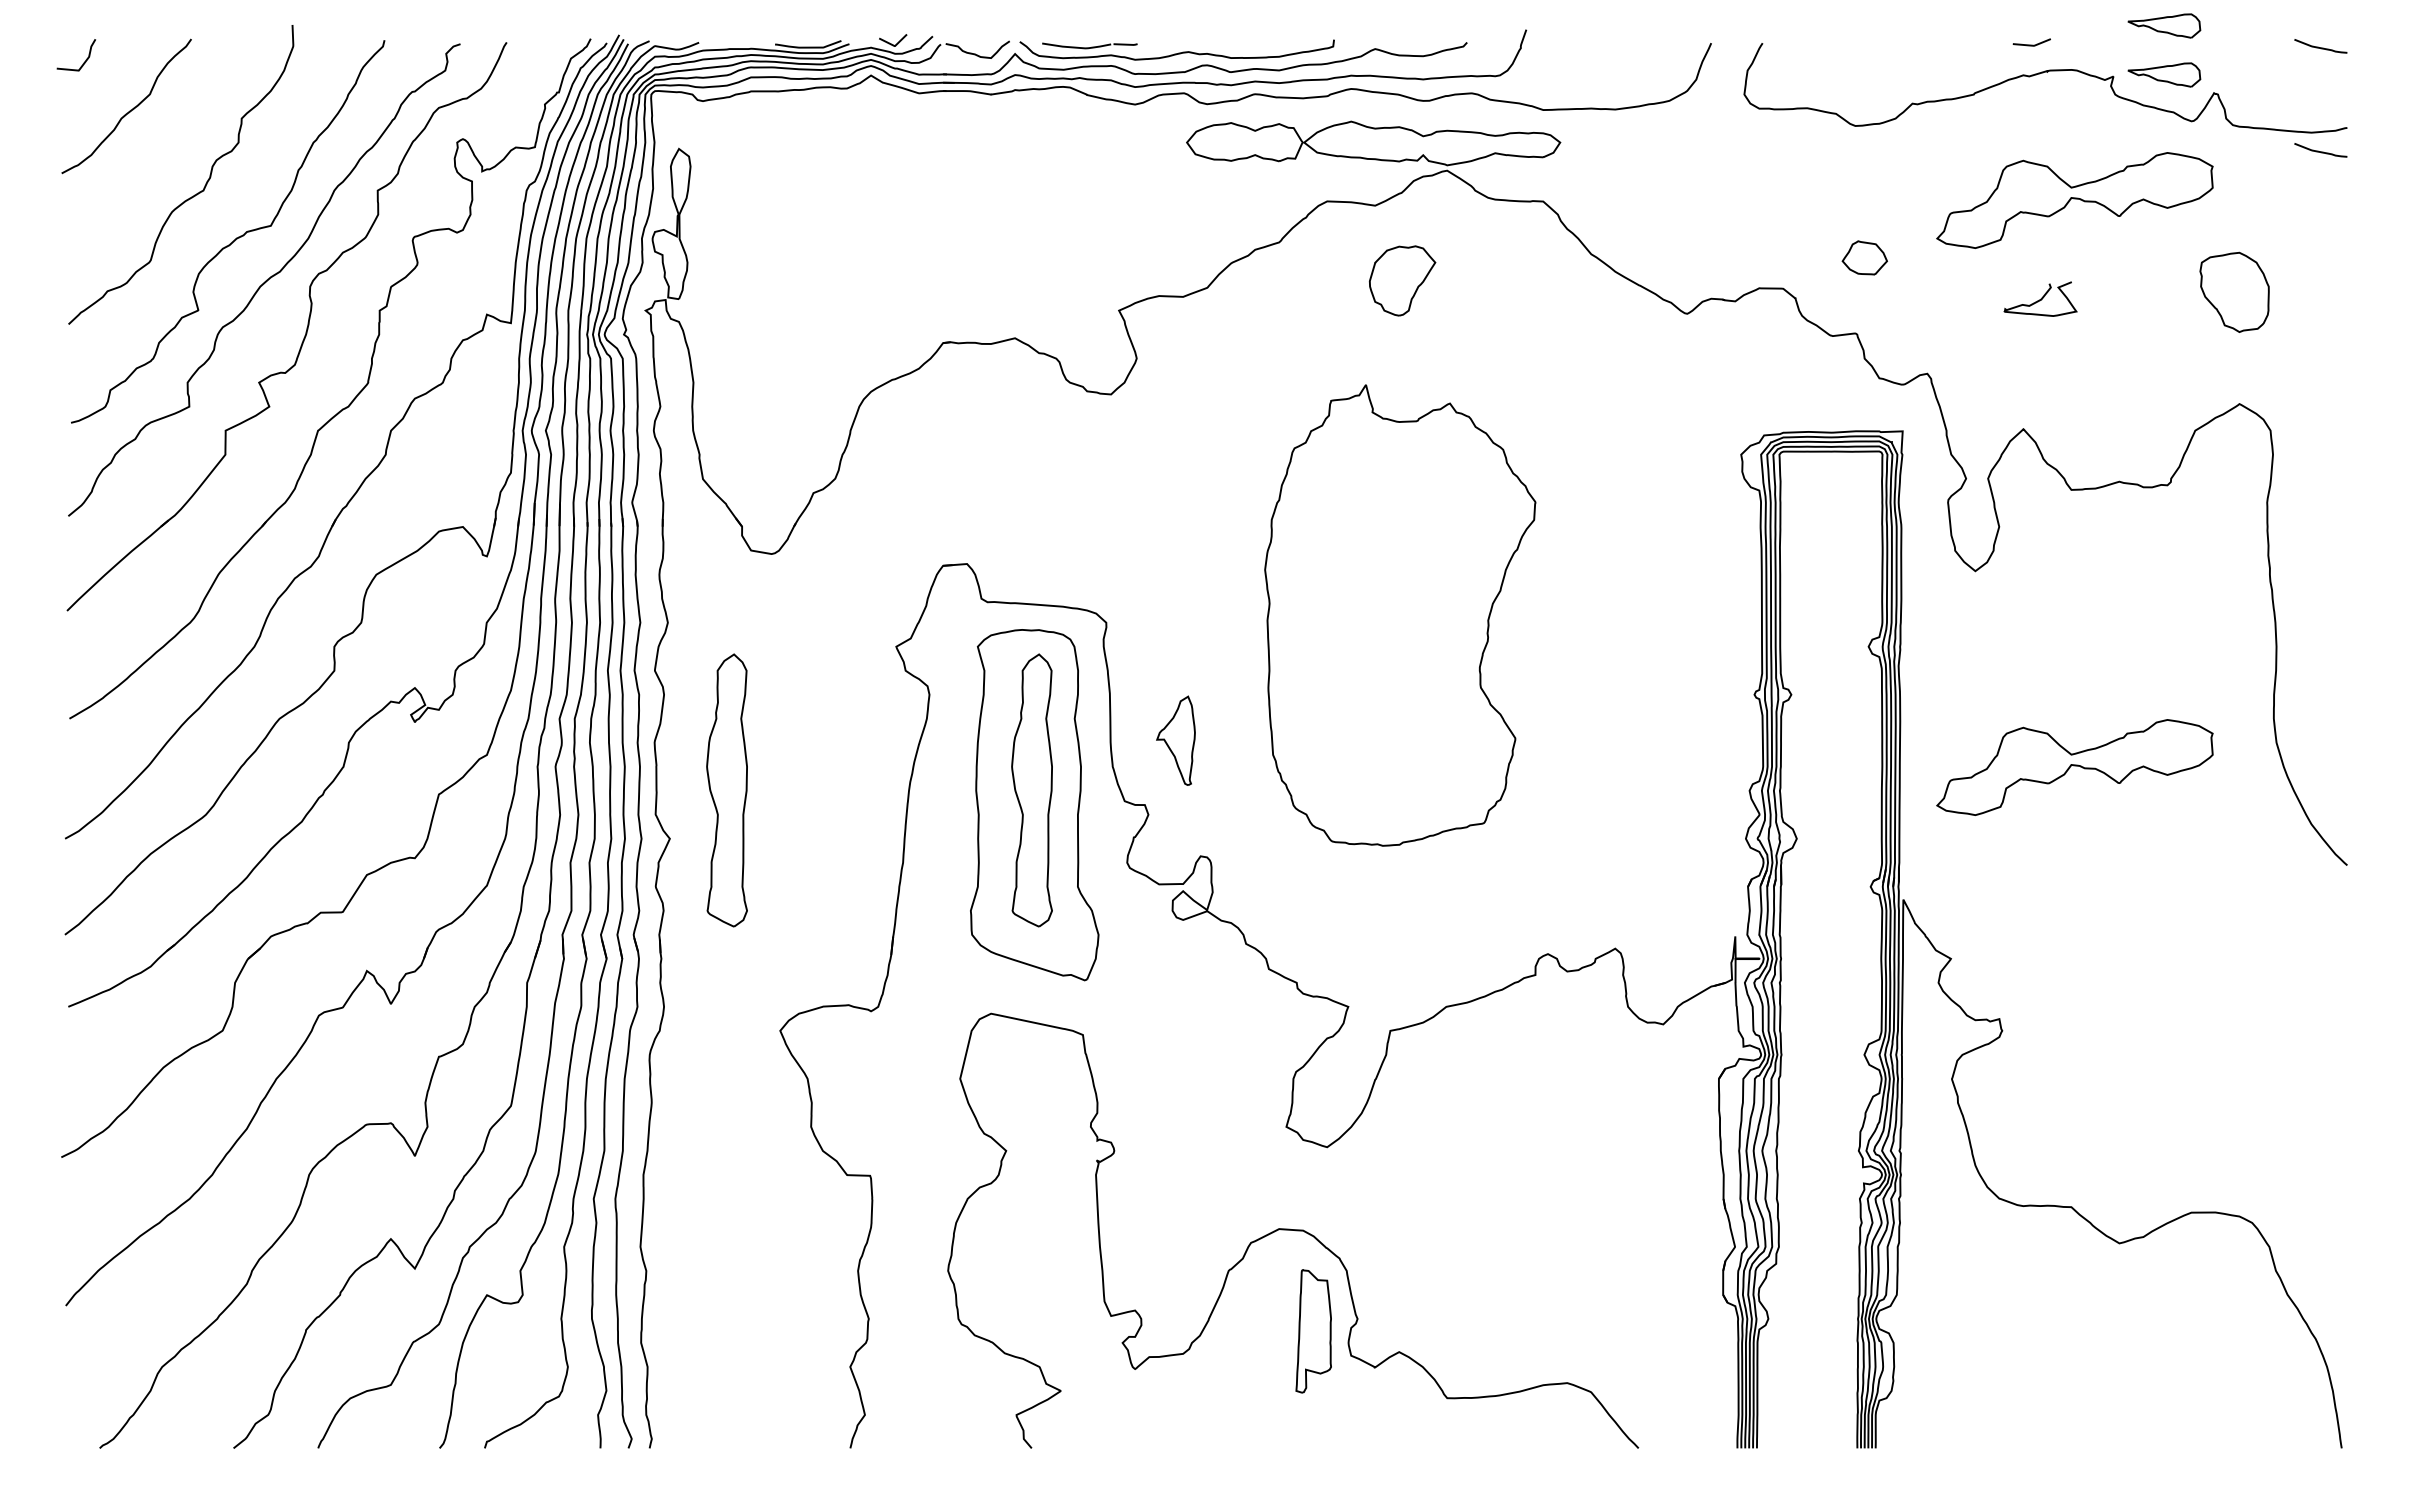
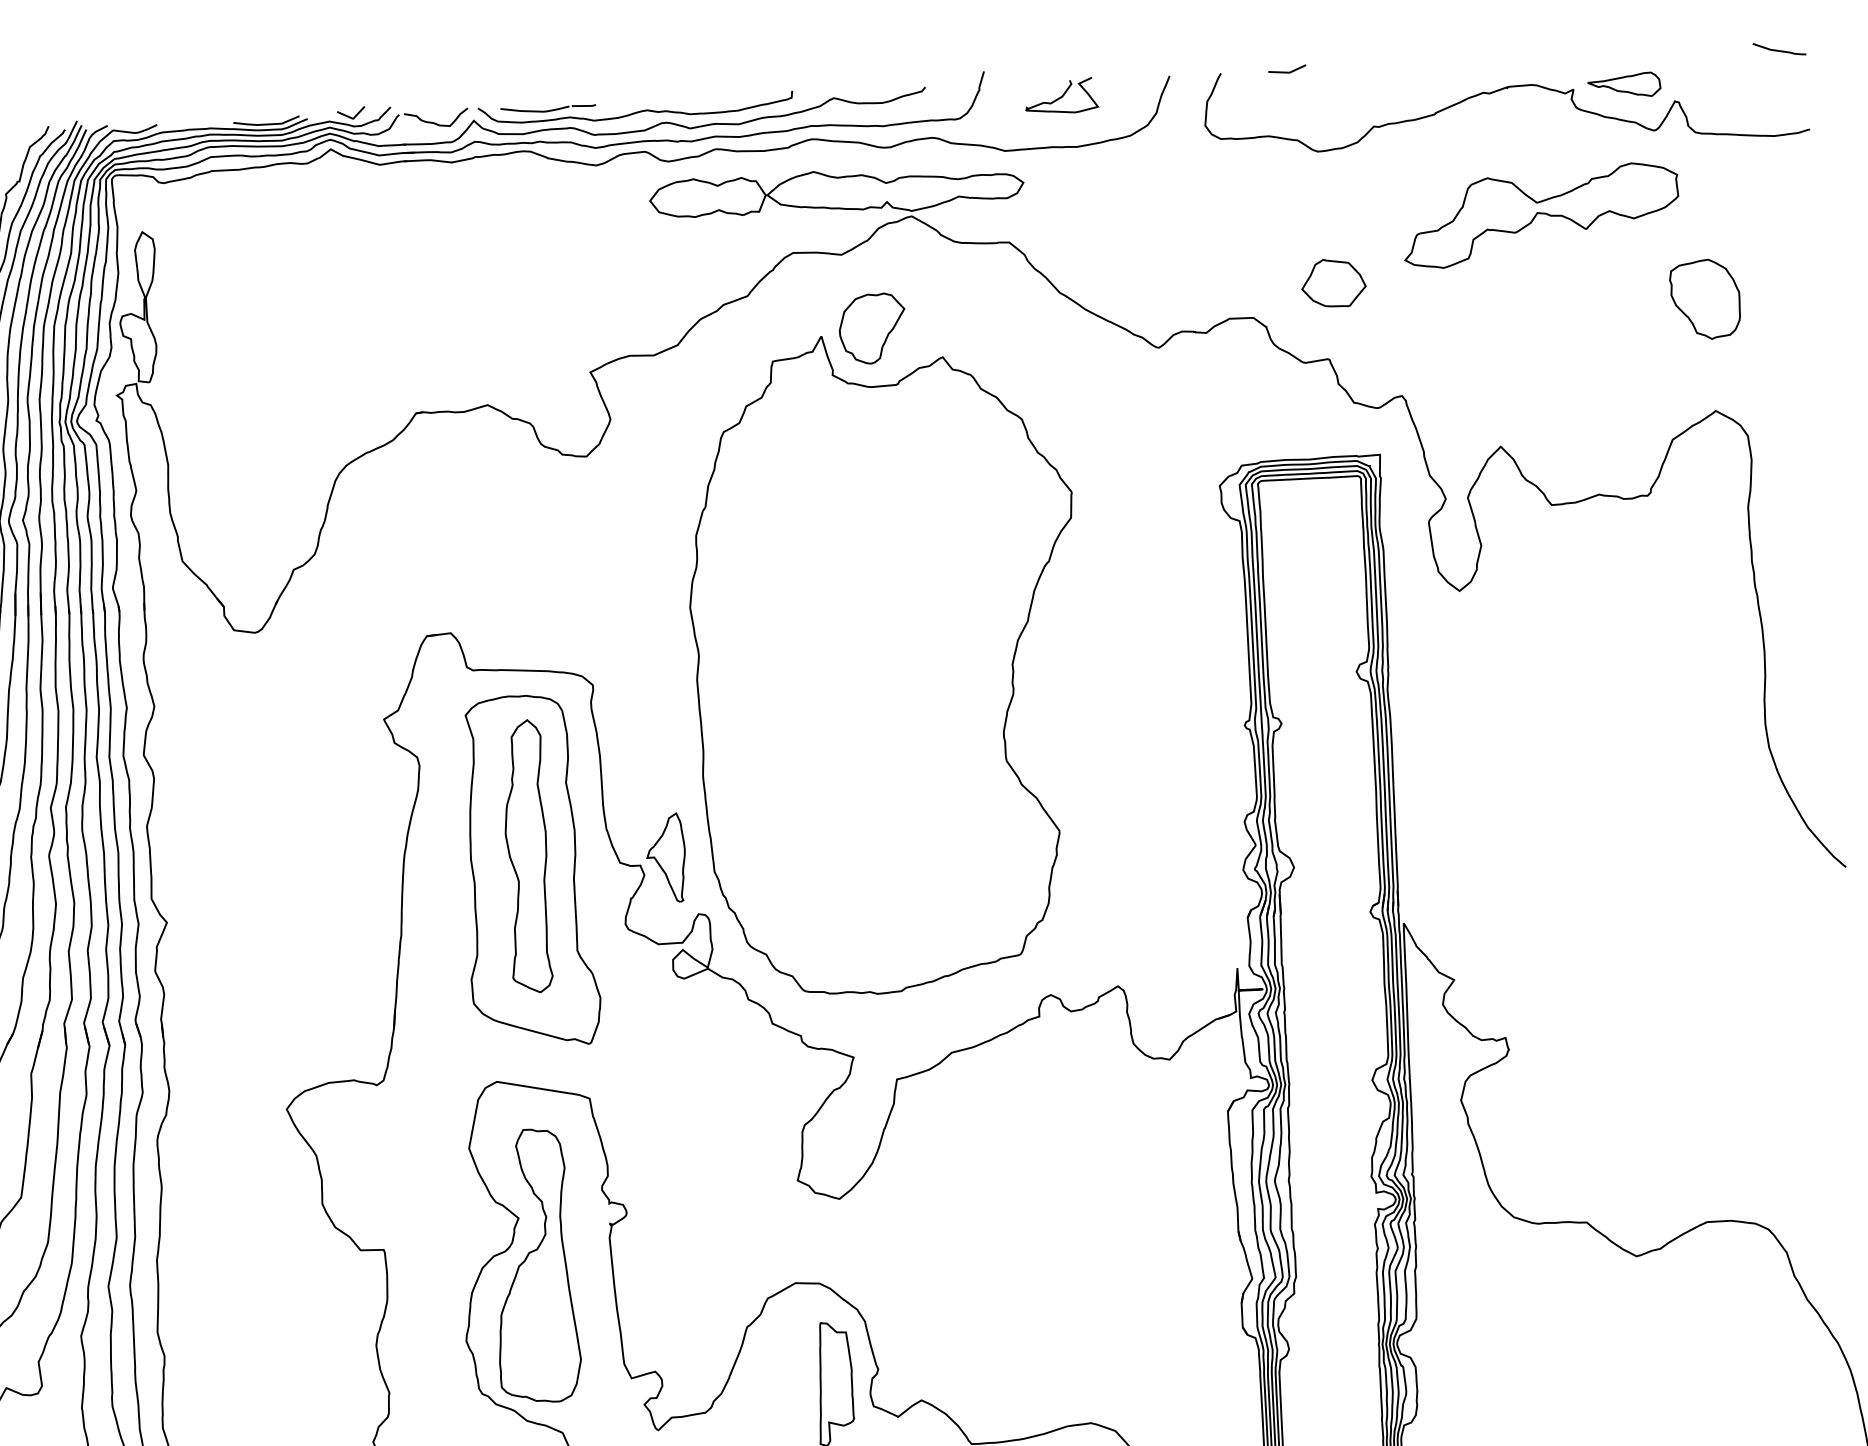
part: (2164, 25) -> (1622, 36), removed
line: (2031, 44) -> (1286, 71), moved
curve: (2320, 151) -> (1784, 154), removed
part: (1864, 257) -> (1333, 282), size x1.43
curve: (2040, 298) -> (1061, 95), moved
part: (1400, 615) -> (886, 663), size x1.43
part: (1175, 740) -> (665, 857), moved
part: (2074, 767) -> (1568, 782), removed
part: (726, 790) -> (221, 871), removed
part: (1020, 1199) -> (535, 1266), added

